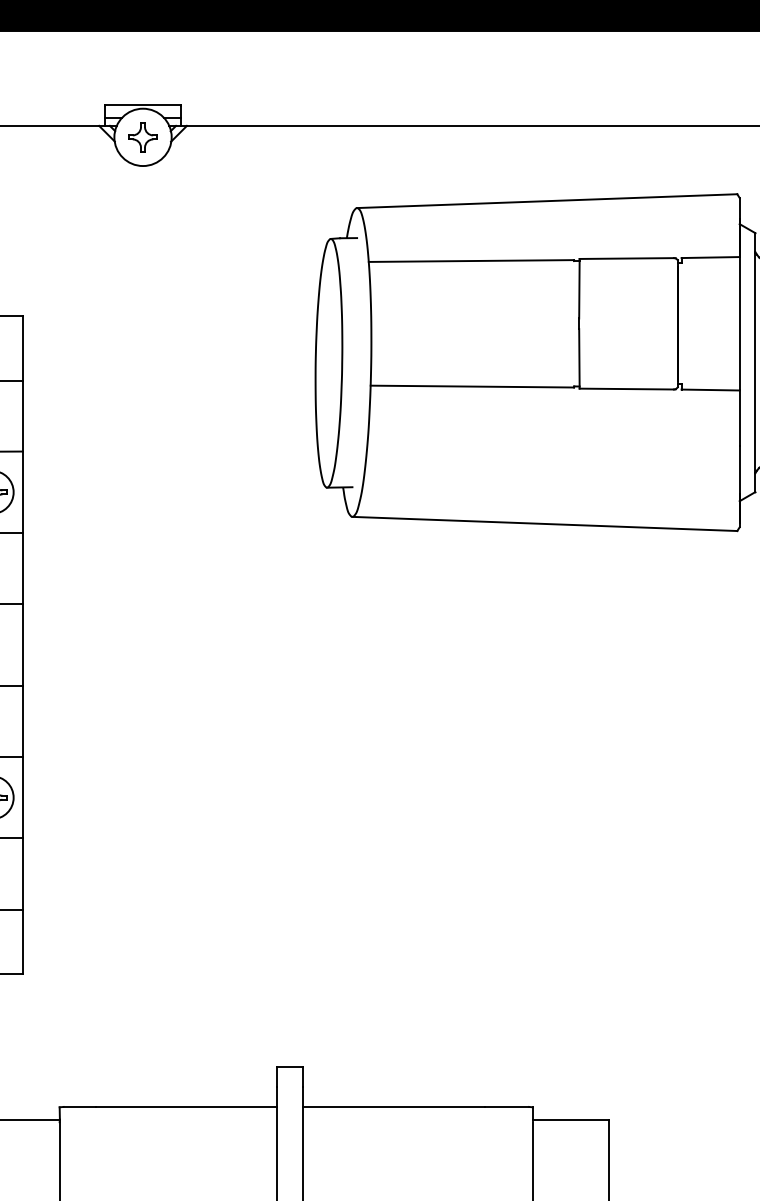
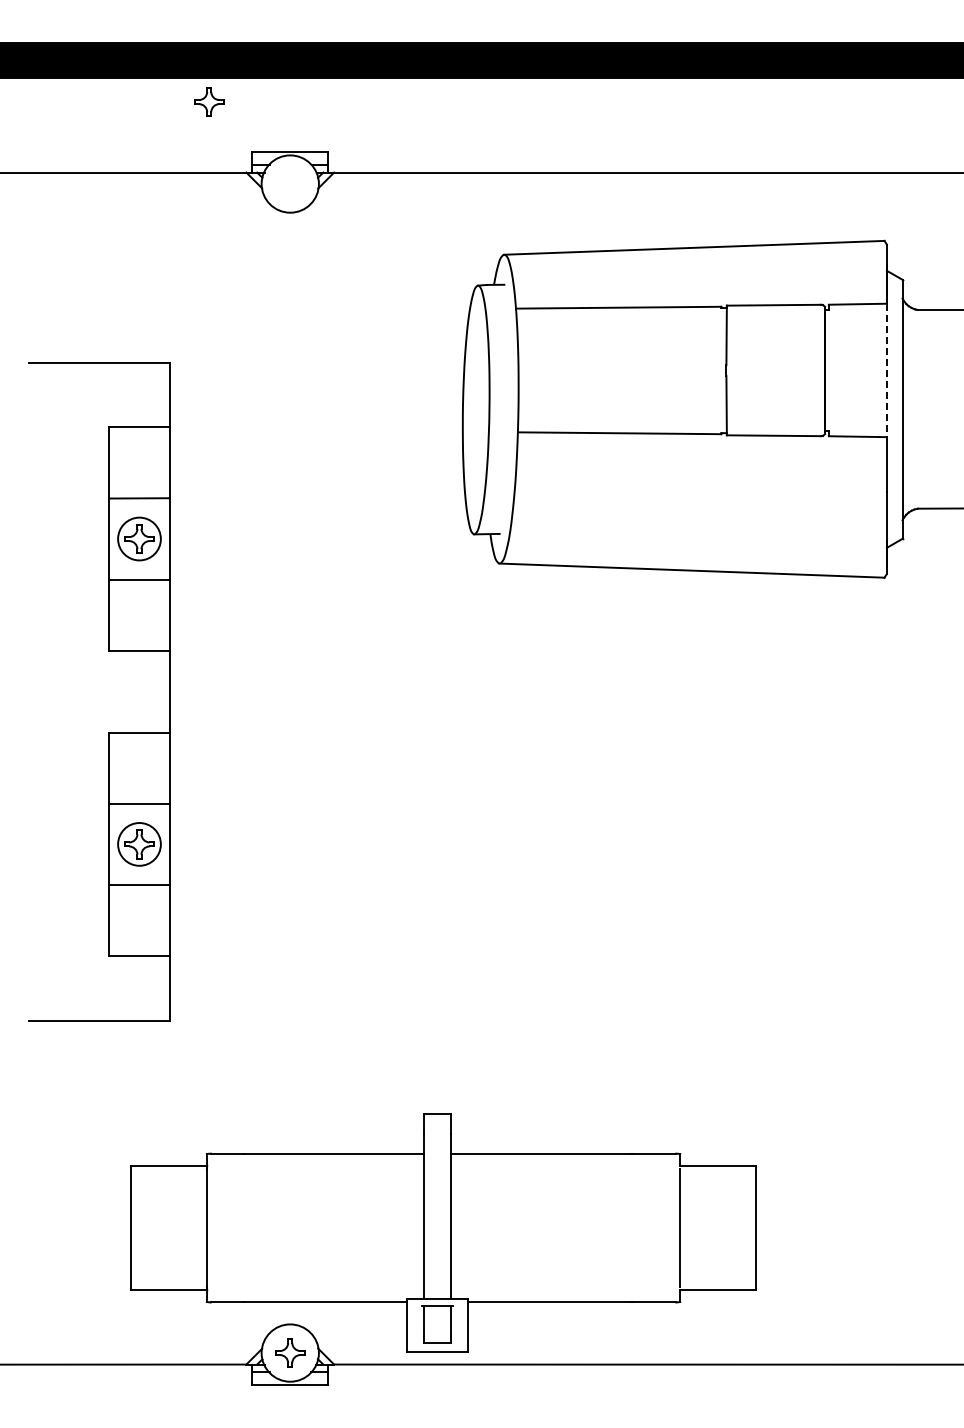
part: (143, 136) -> (209, 101), moved
line: (739, 323) -> (886, 370), solid -> dashed

